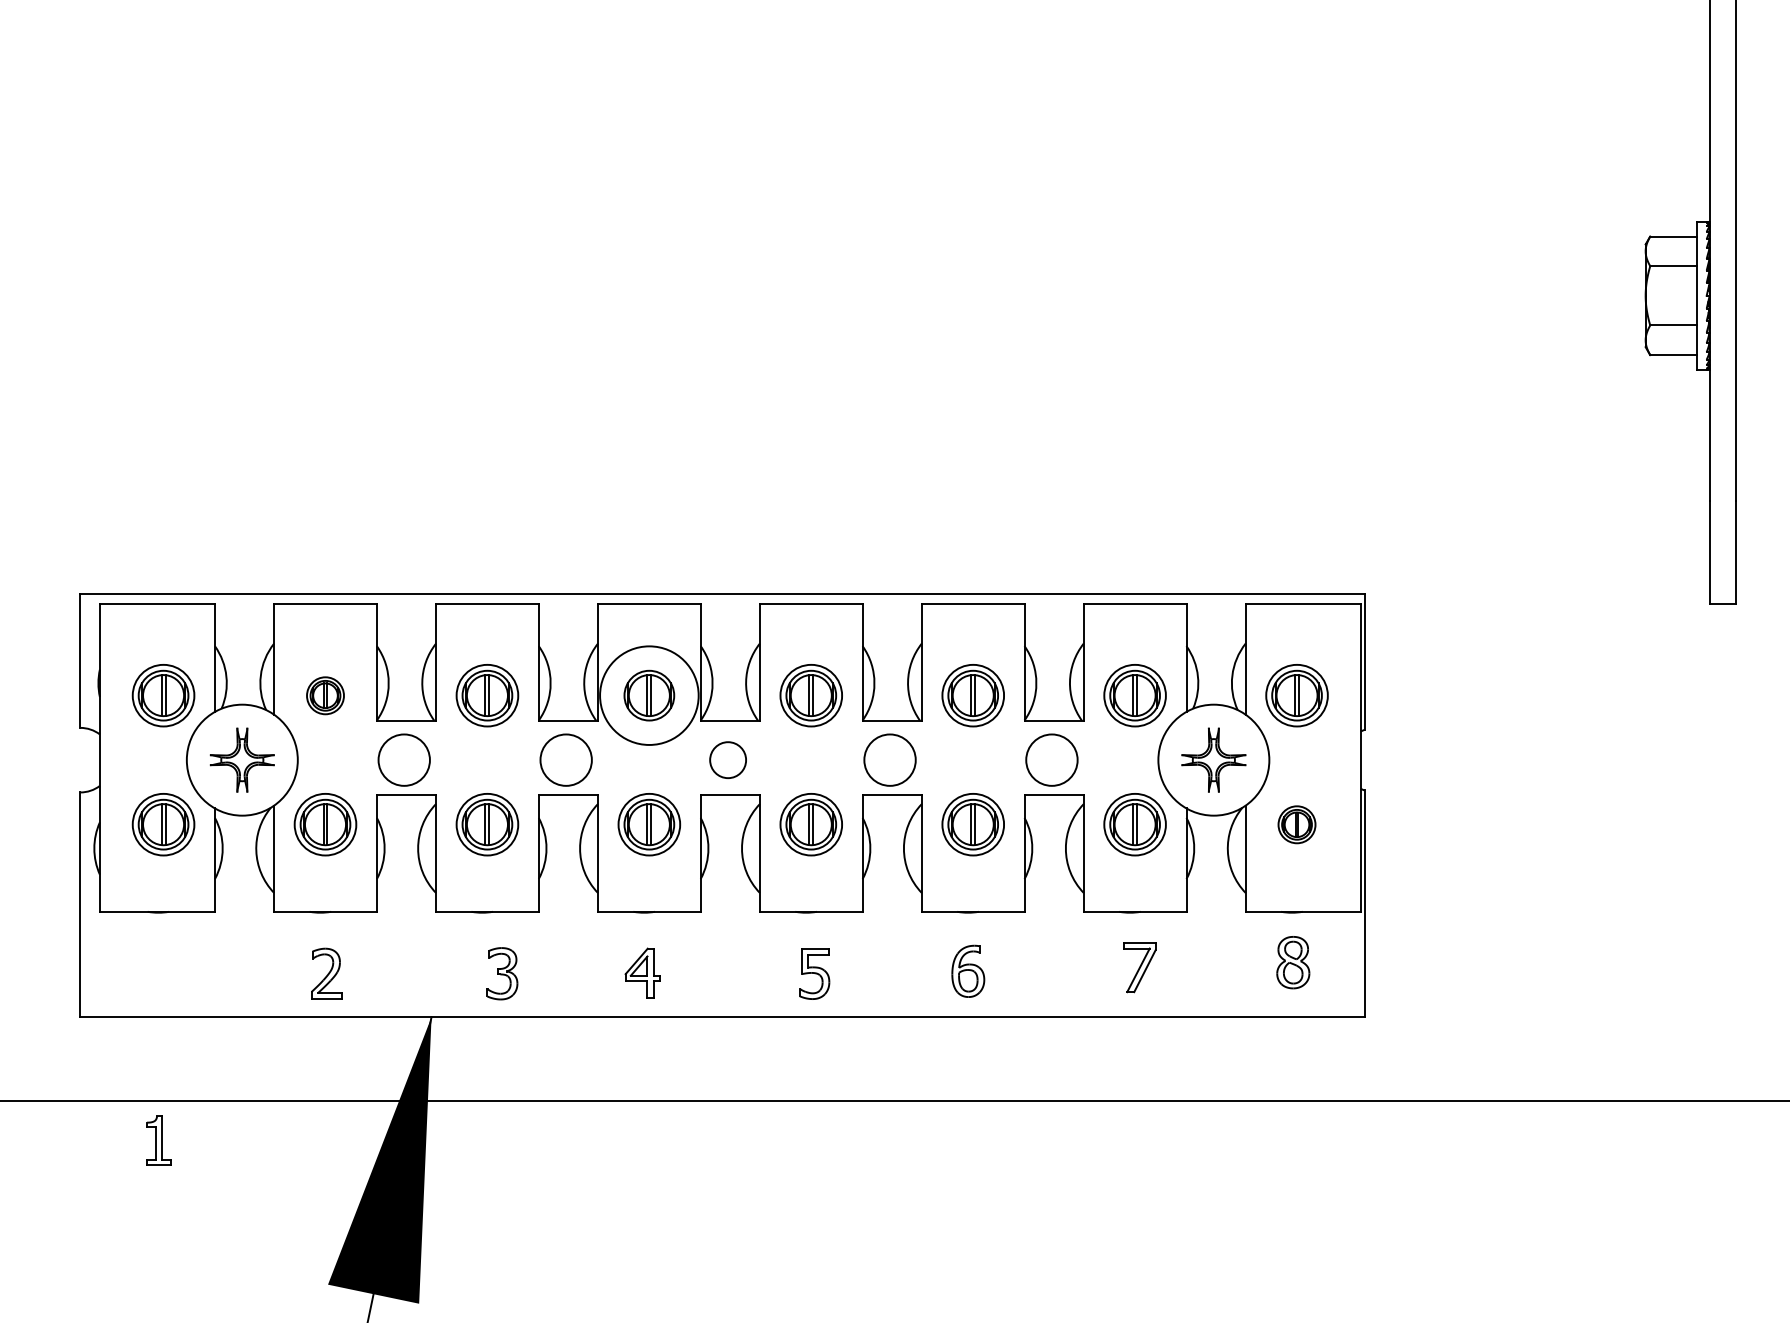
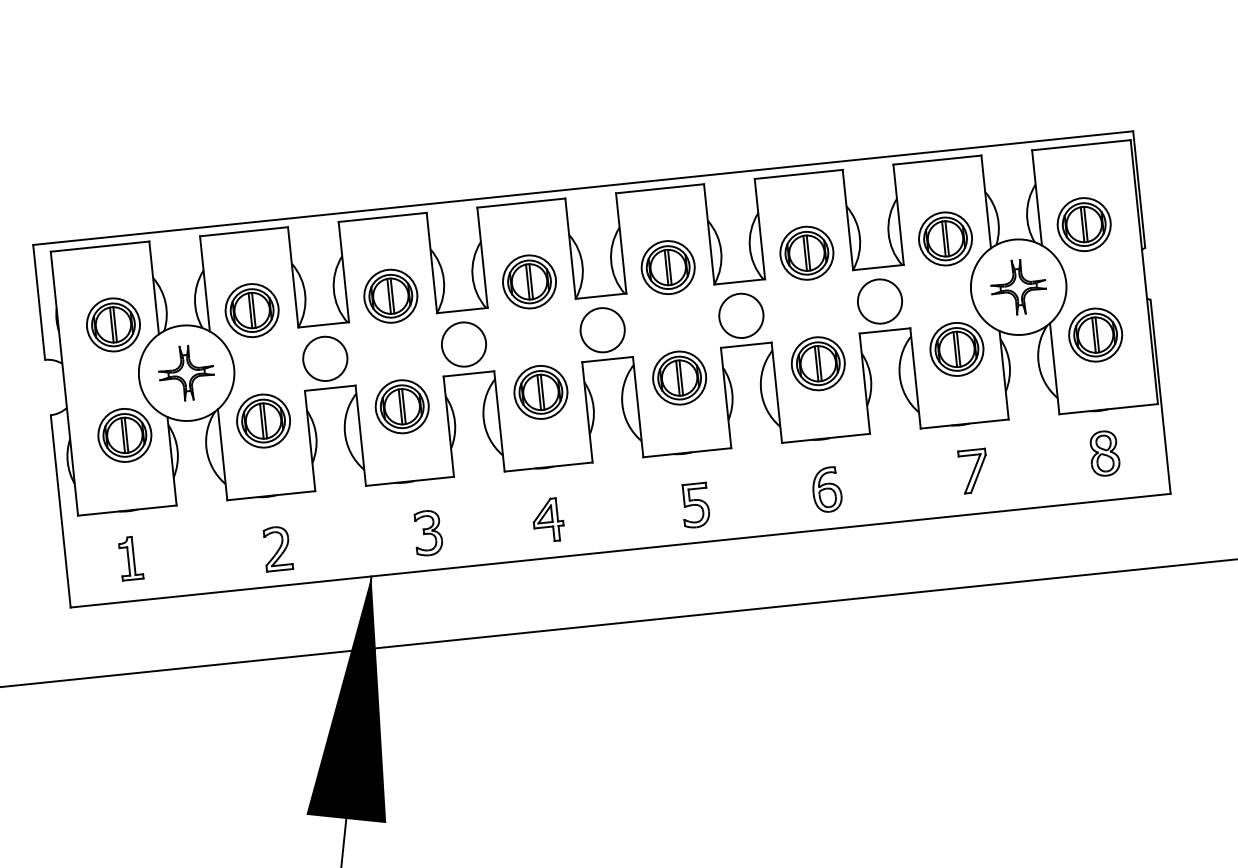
part: (325, 695) -> (252, 310), size x1.67
circle: (649, 695) -> (529, 281), size x0.62
circle: (727, 759) -> (602, 329), size x1.43
part: (1296, 824) -> (1095, 335), size x1.67
part: (158, 1140) -> (130, 558), moved

